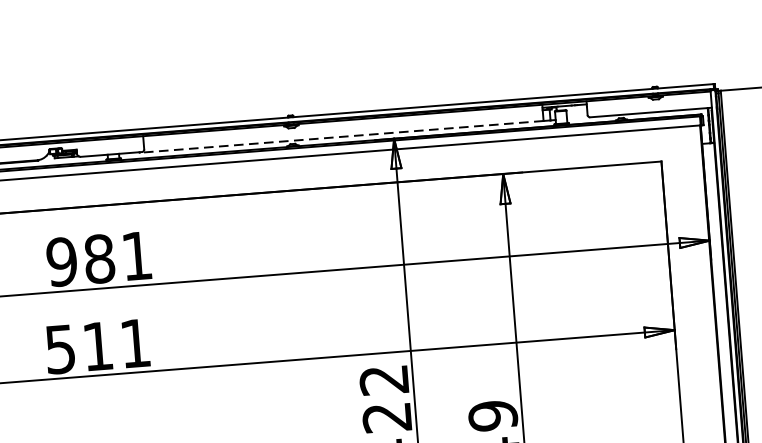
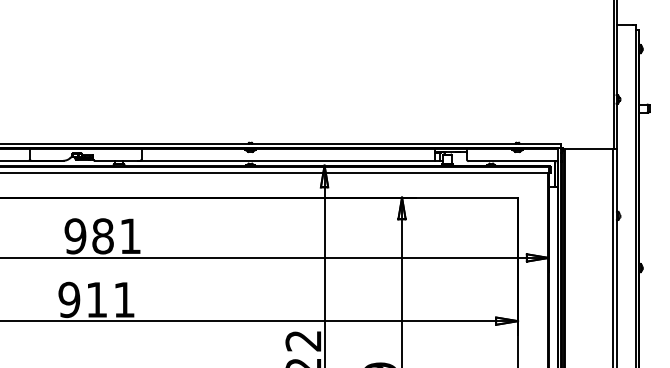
line: (340, 137) -> (285, 161), dashed -> solid
text: (60, 348) -> (69, 299), 511 -> 911

